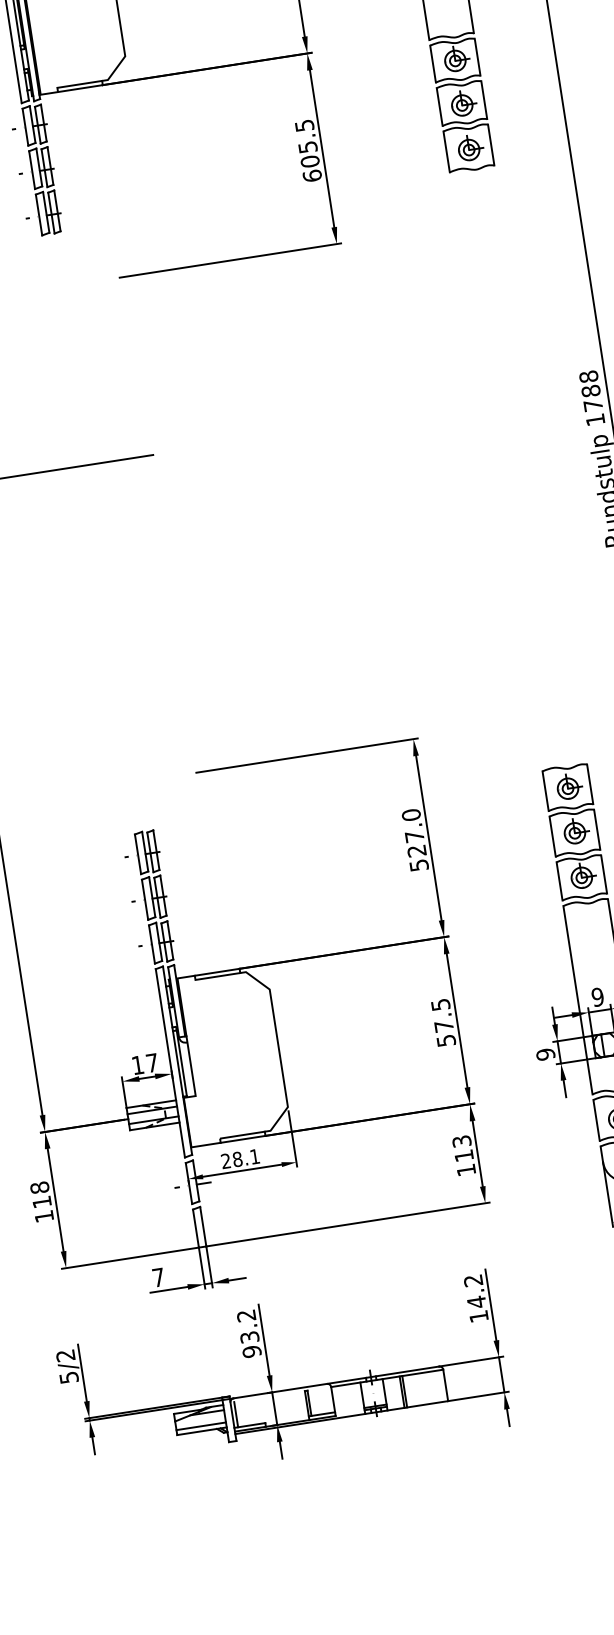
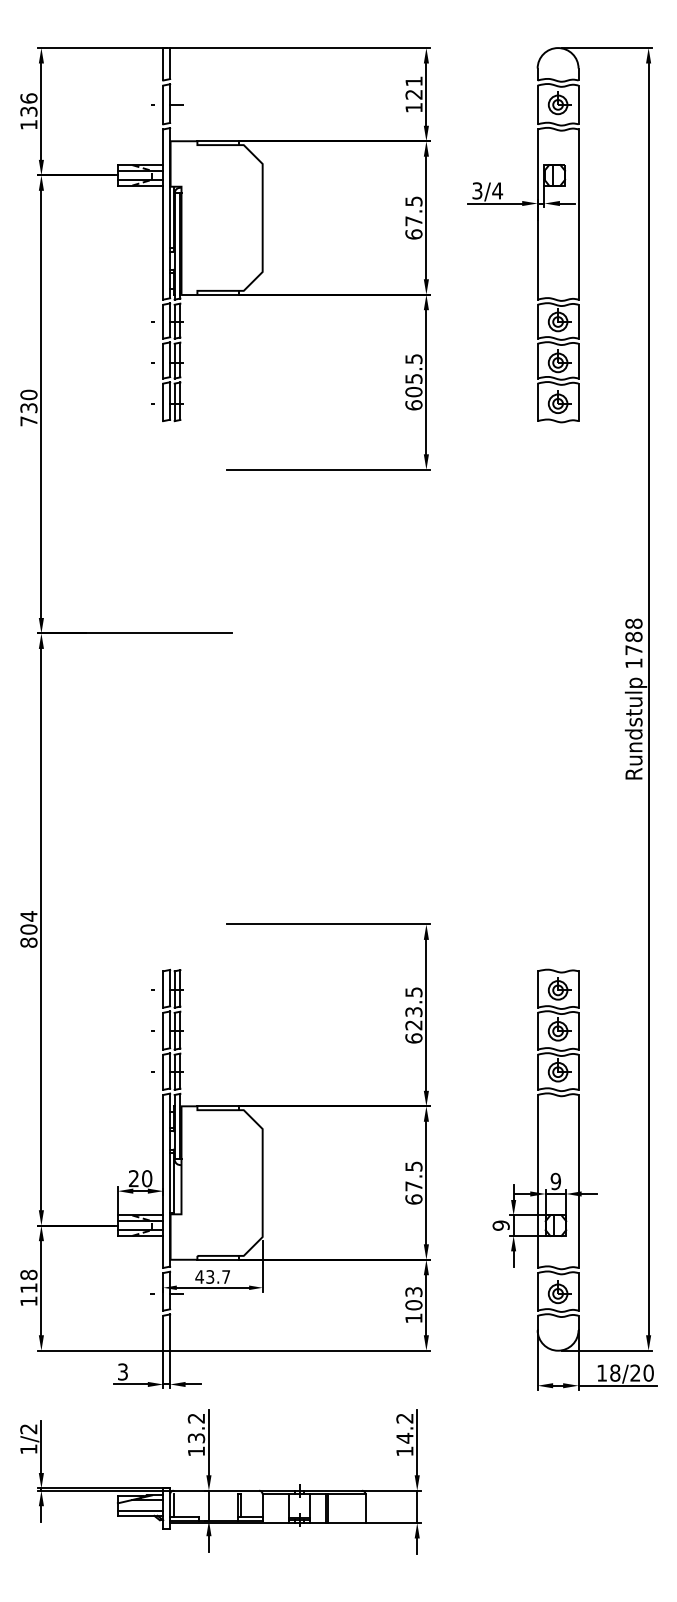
text: (414, 840) -> (413, 1015), 527.0 -> 623.5
text: (445, 1040) -> (413, 1199), 57.5 -> 67.5
text: (145, 1063) -> (140, 1178), 17 -> 20
text: (463, 1156) -> (413, 1305), 113 -> 103
text: (239, 1158) -> (212, 1276), 28.1 -> 43.7
text: (157, 1277) -> (122, 1371), 7 -> 3
text: (252, 1351) -> (196, 1451), 93.2 -> 13.2
text: (68, 1377) -> (28, 1449), 5/2 -> 1/2

